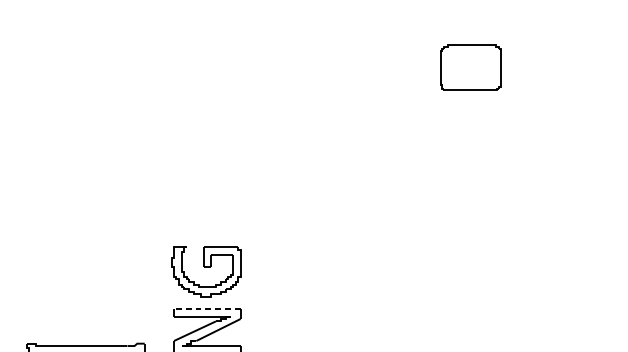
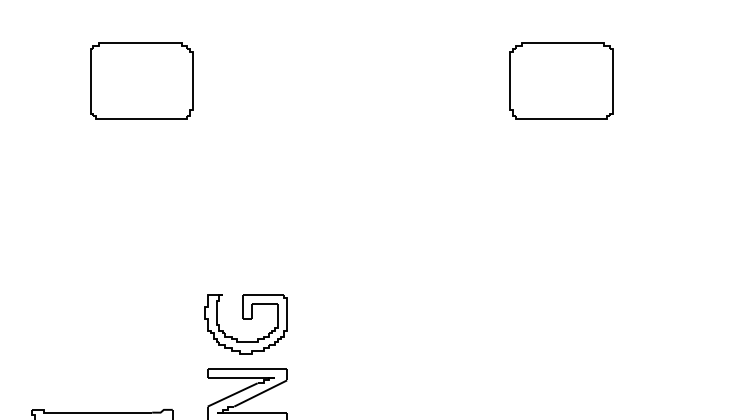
part: (118, 67) -> (141, 80), added
part: (470, 67) -> (561, 80), size x1.43
line: (207, 308) -> (247, 368), dashed -> solid

